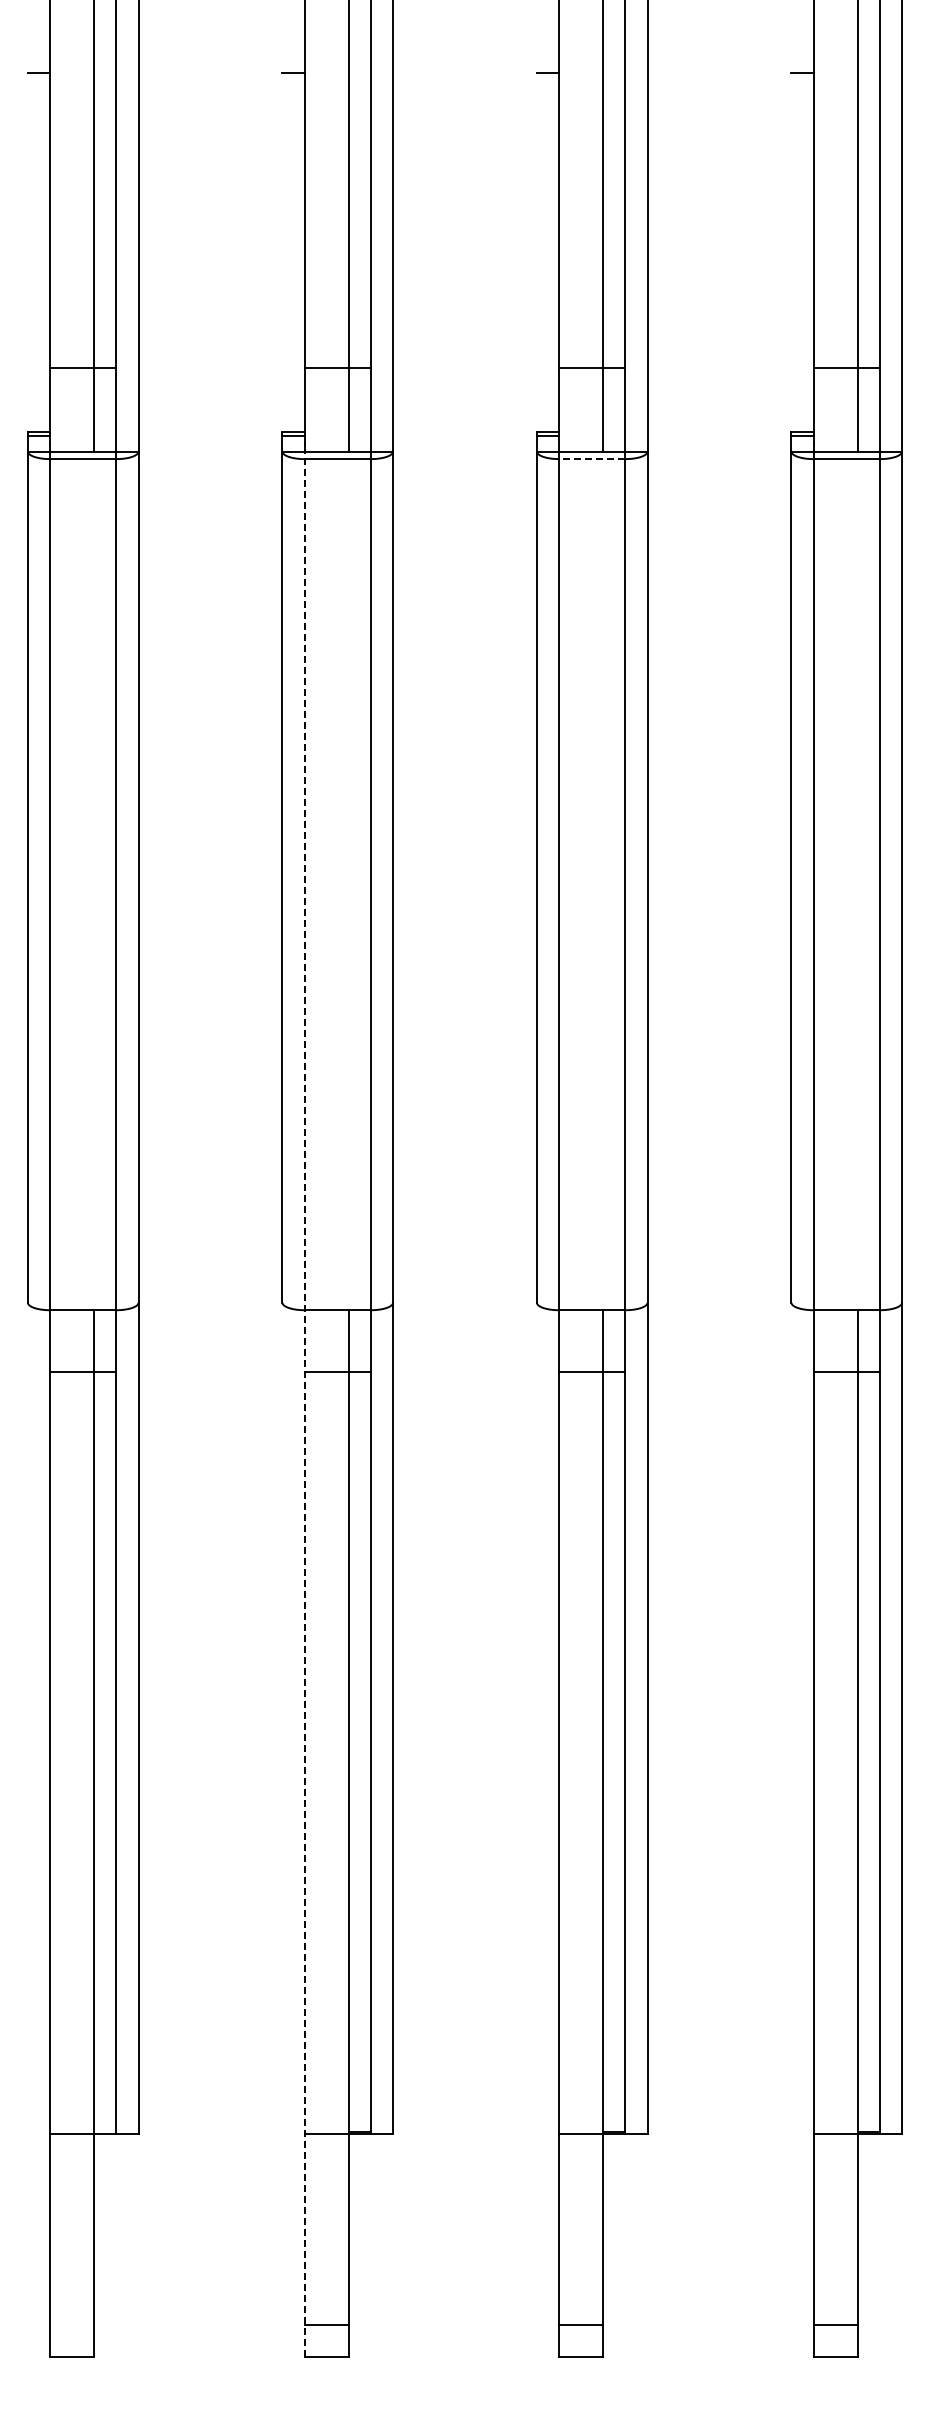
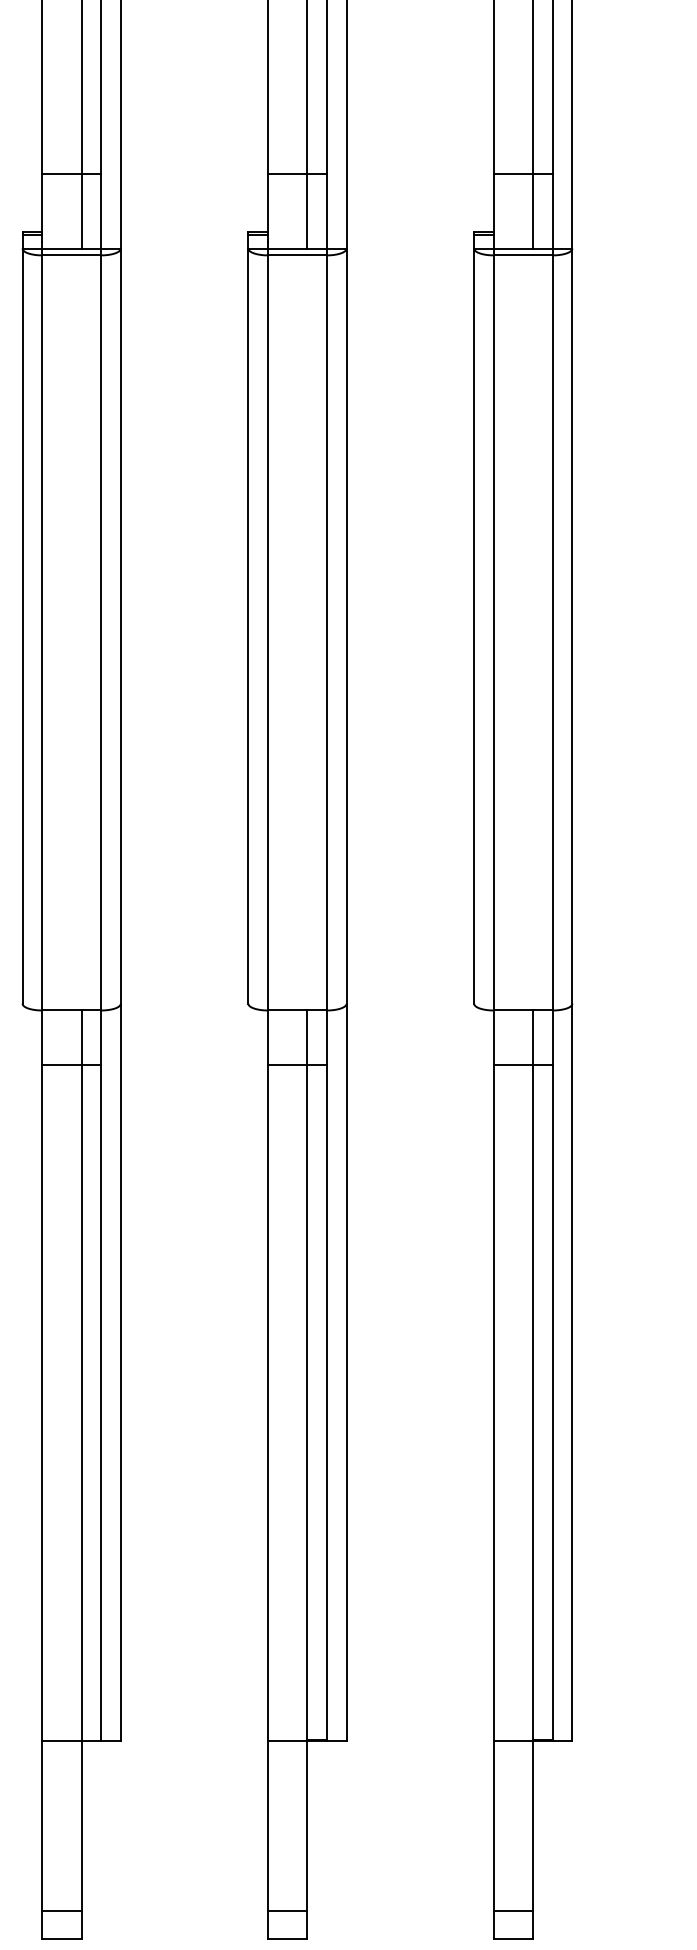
line: (591, 459) -> (522, 255), dashed -> solid
line: (304, 1404) -> (267, 1094), dashed -> solid
line: (72, 2324) -> (62, 1910), added

